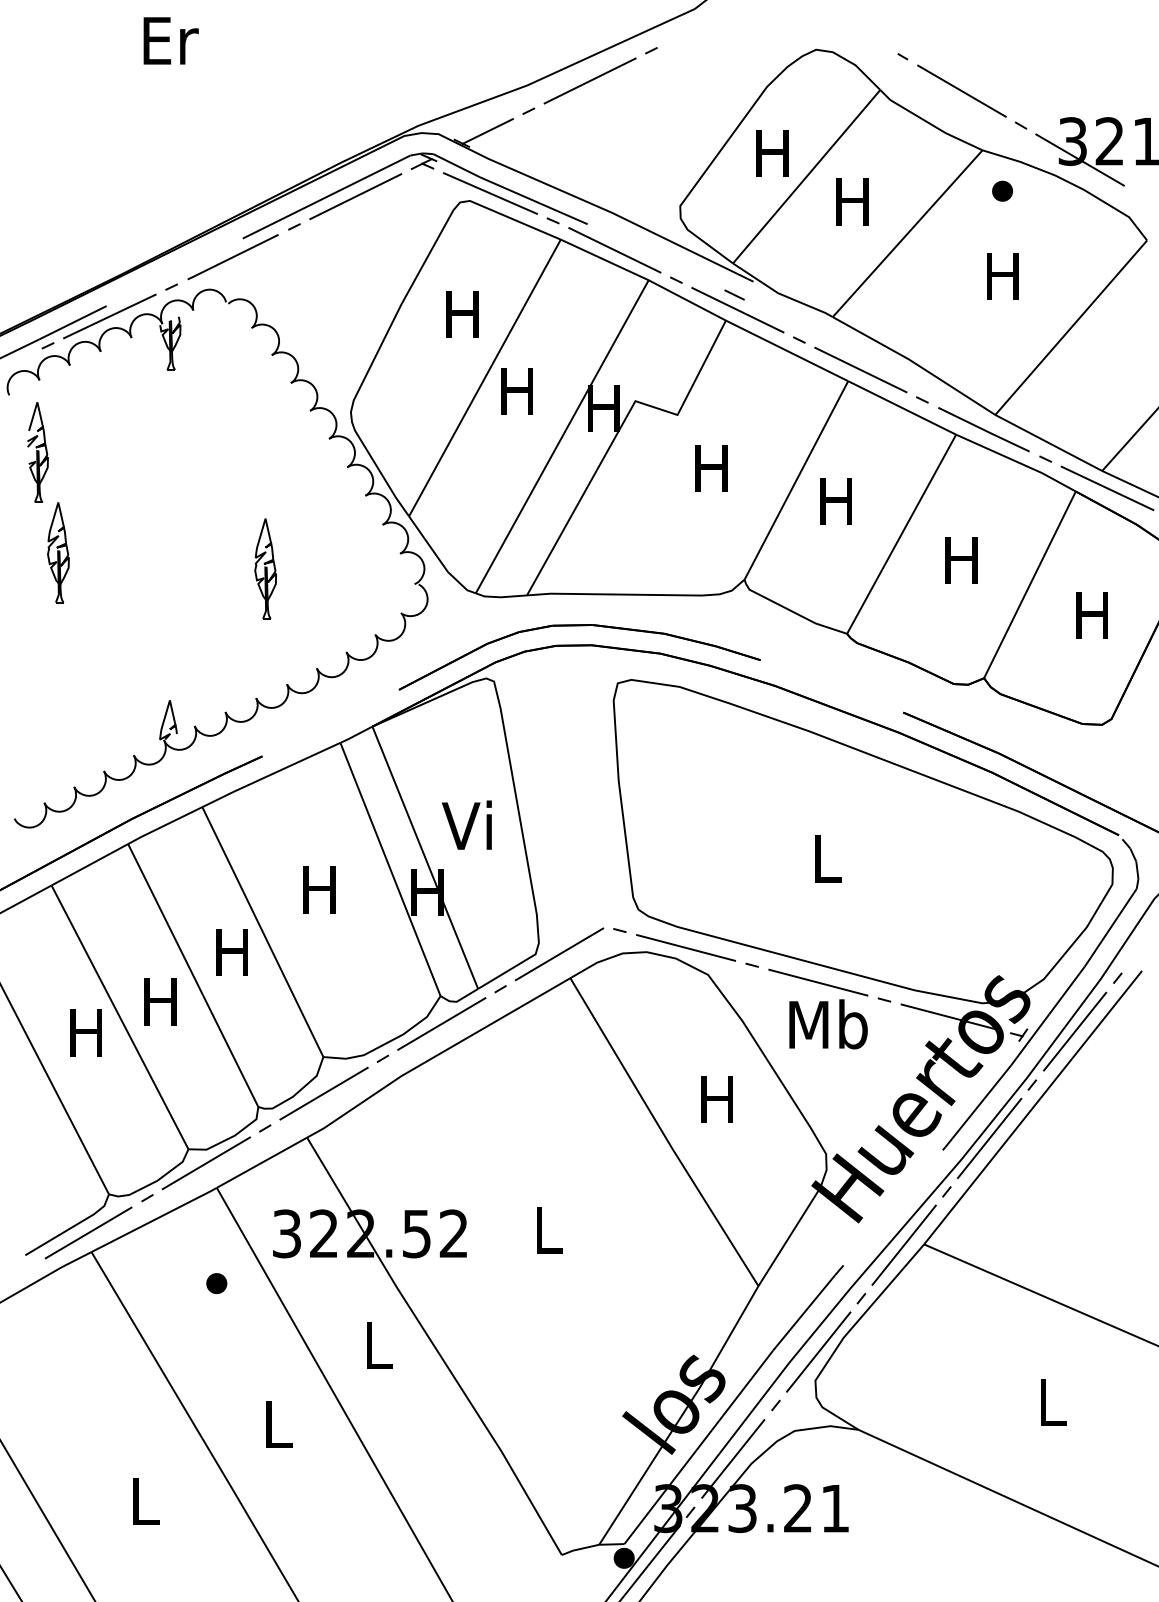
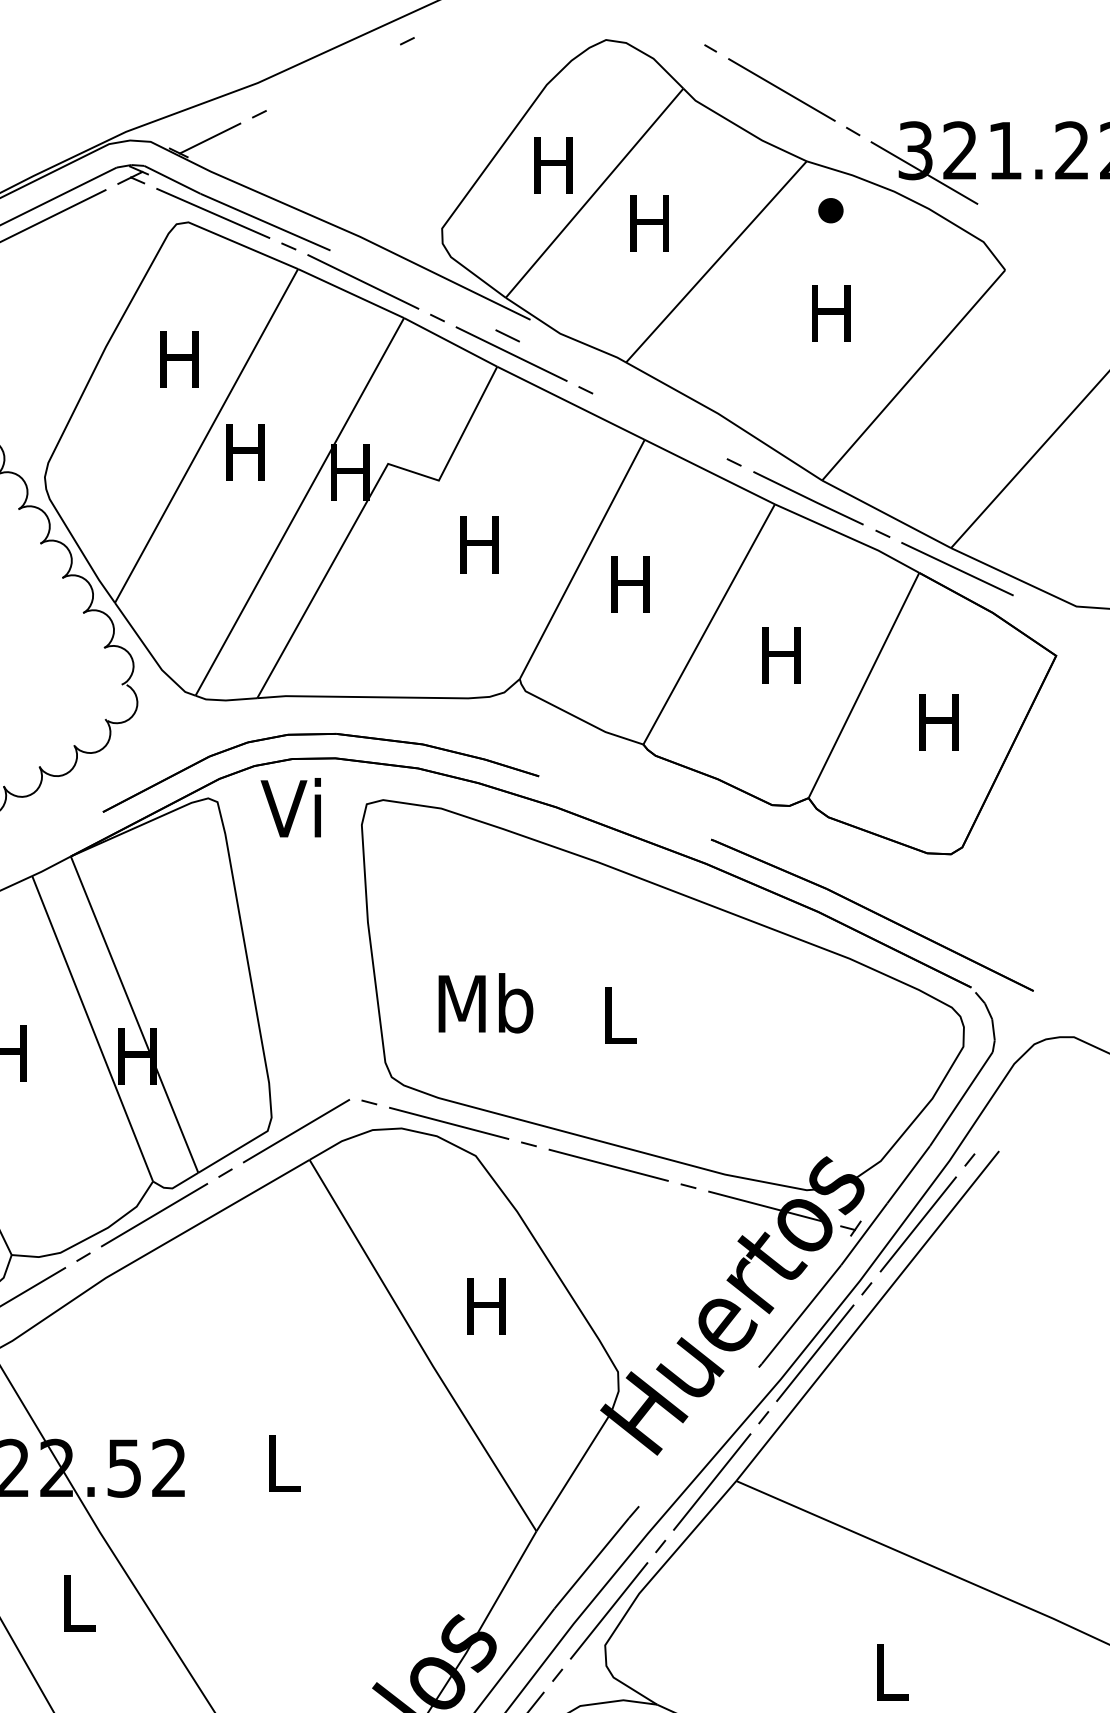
line: (589, 80) -> (332, 77), removed
line: (860, 369) -> (659, 425), removed
text: (466, 824) -> (290, 806), moved
text: (828, 1024) -> (485, 1003), moved

